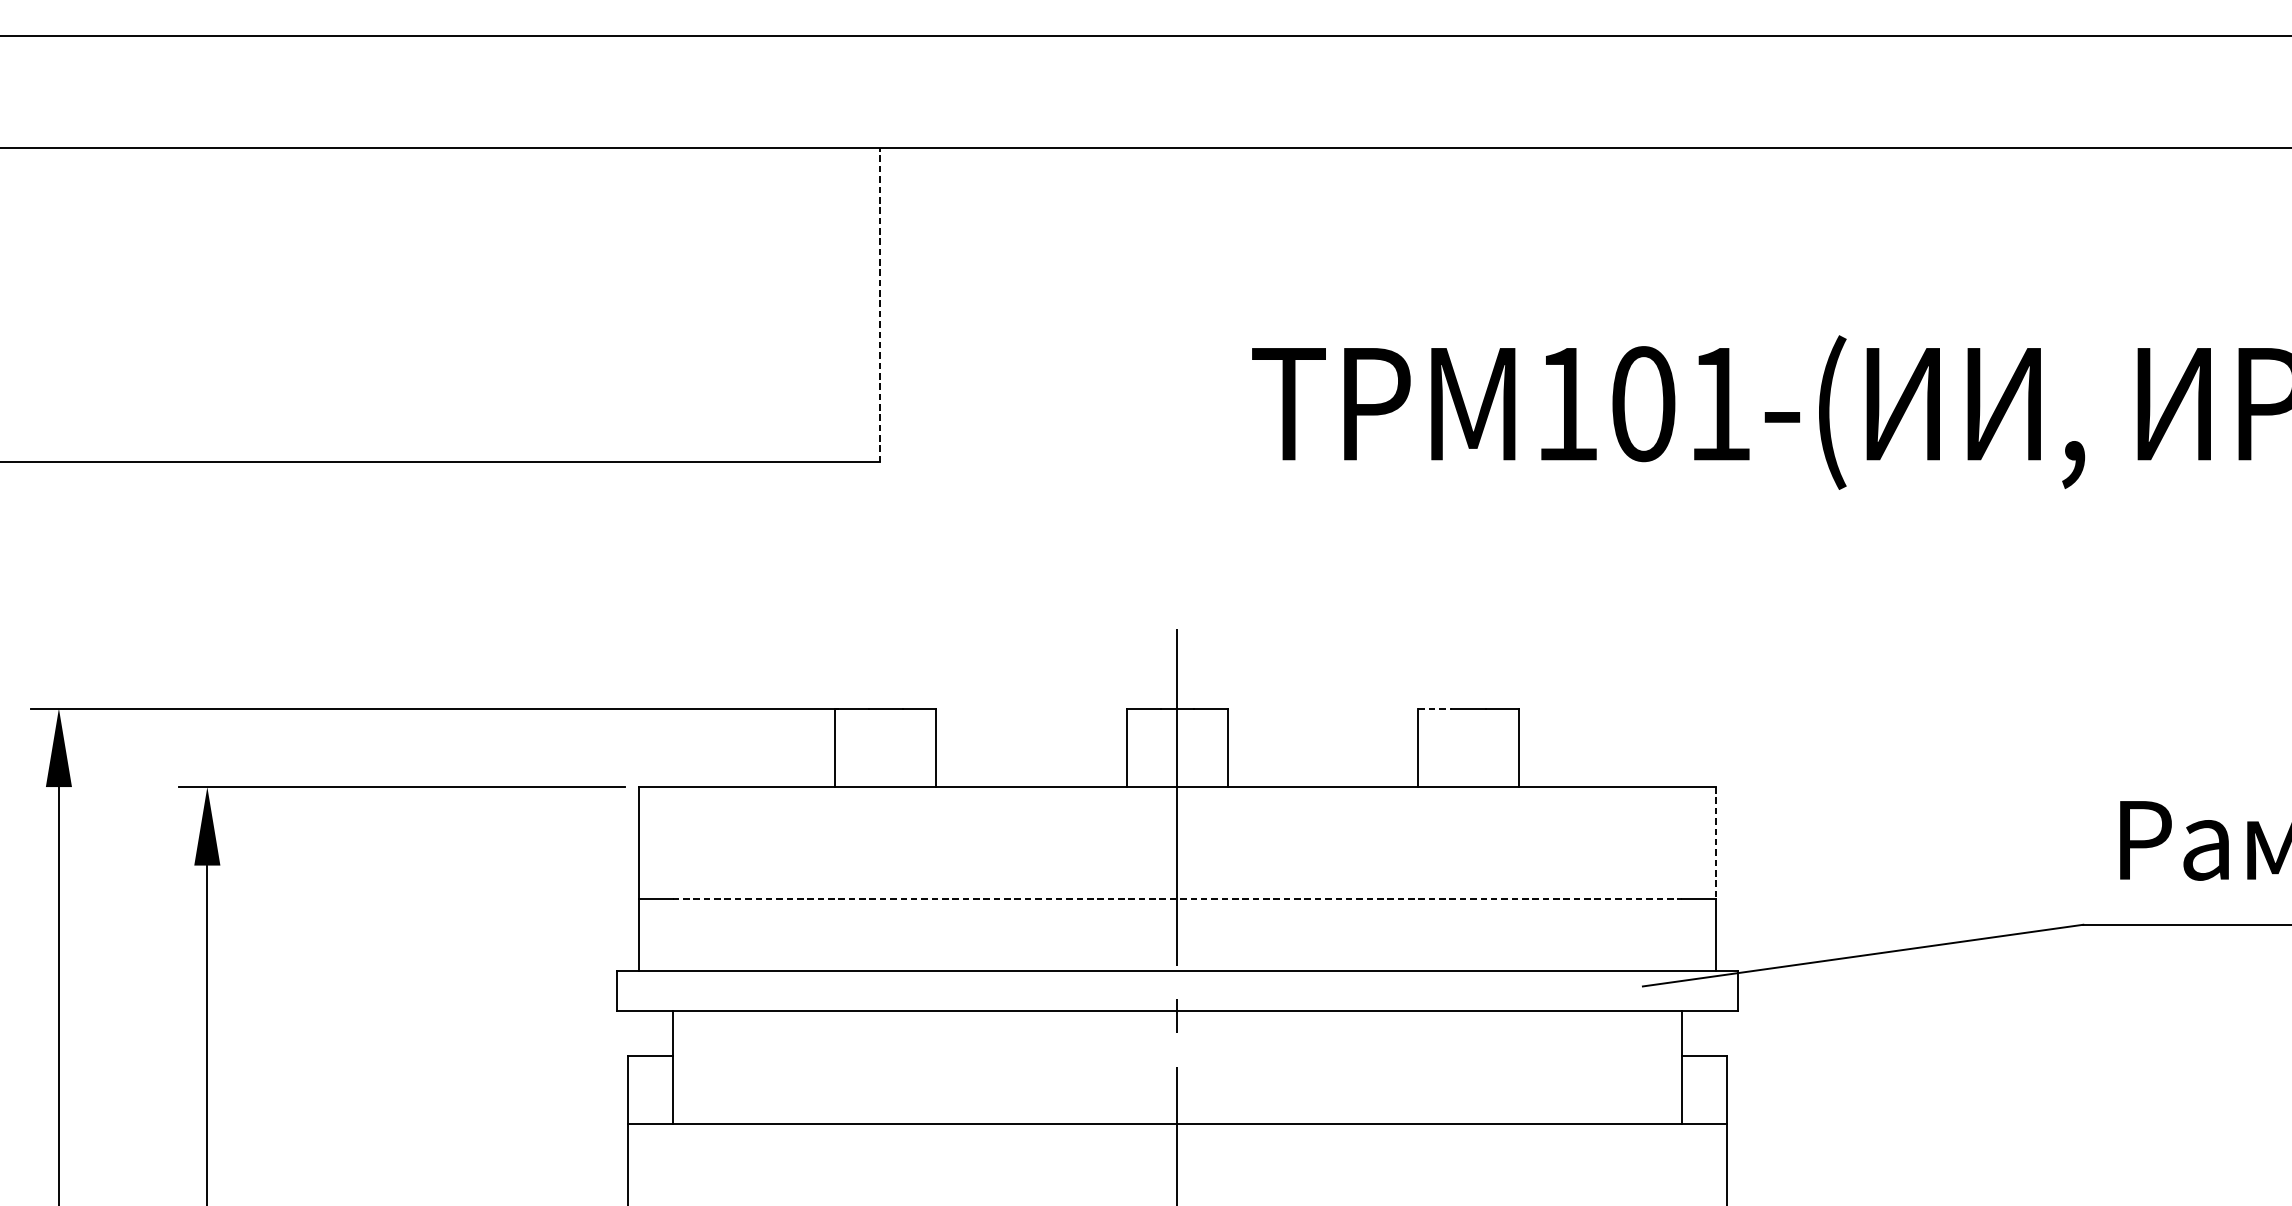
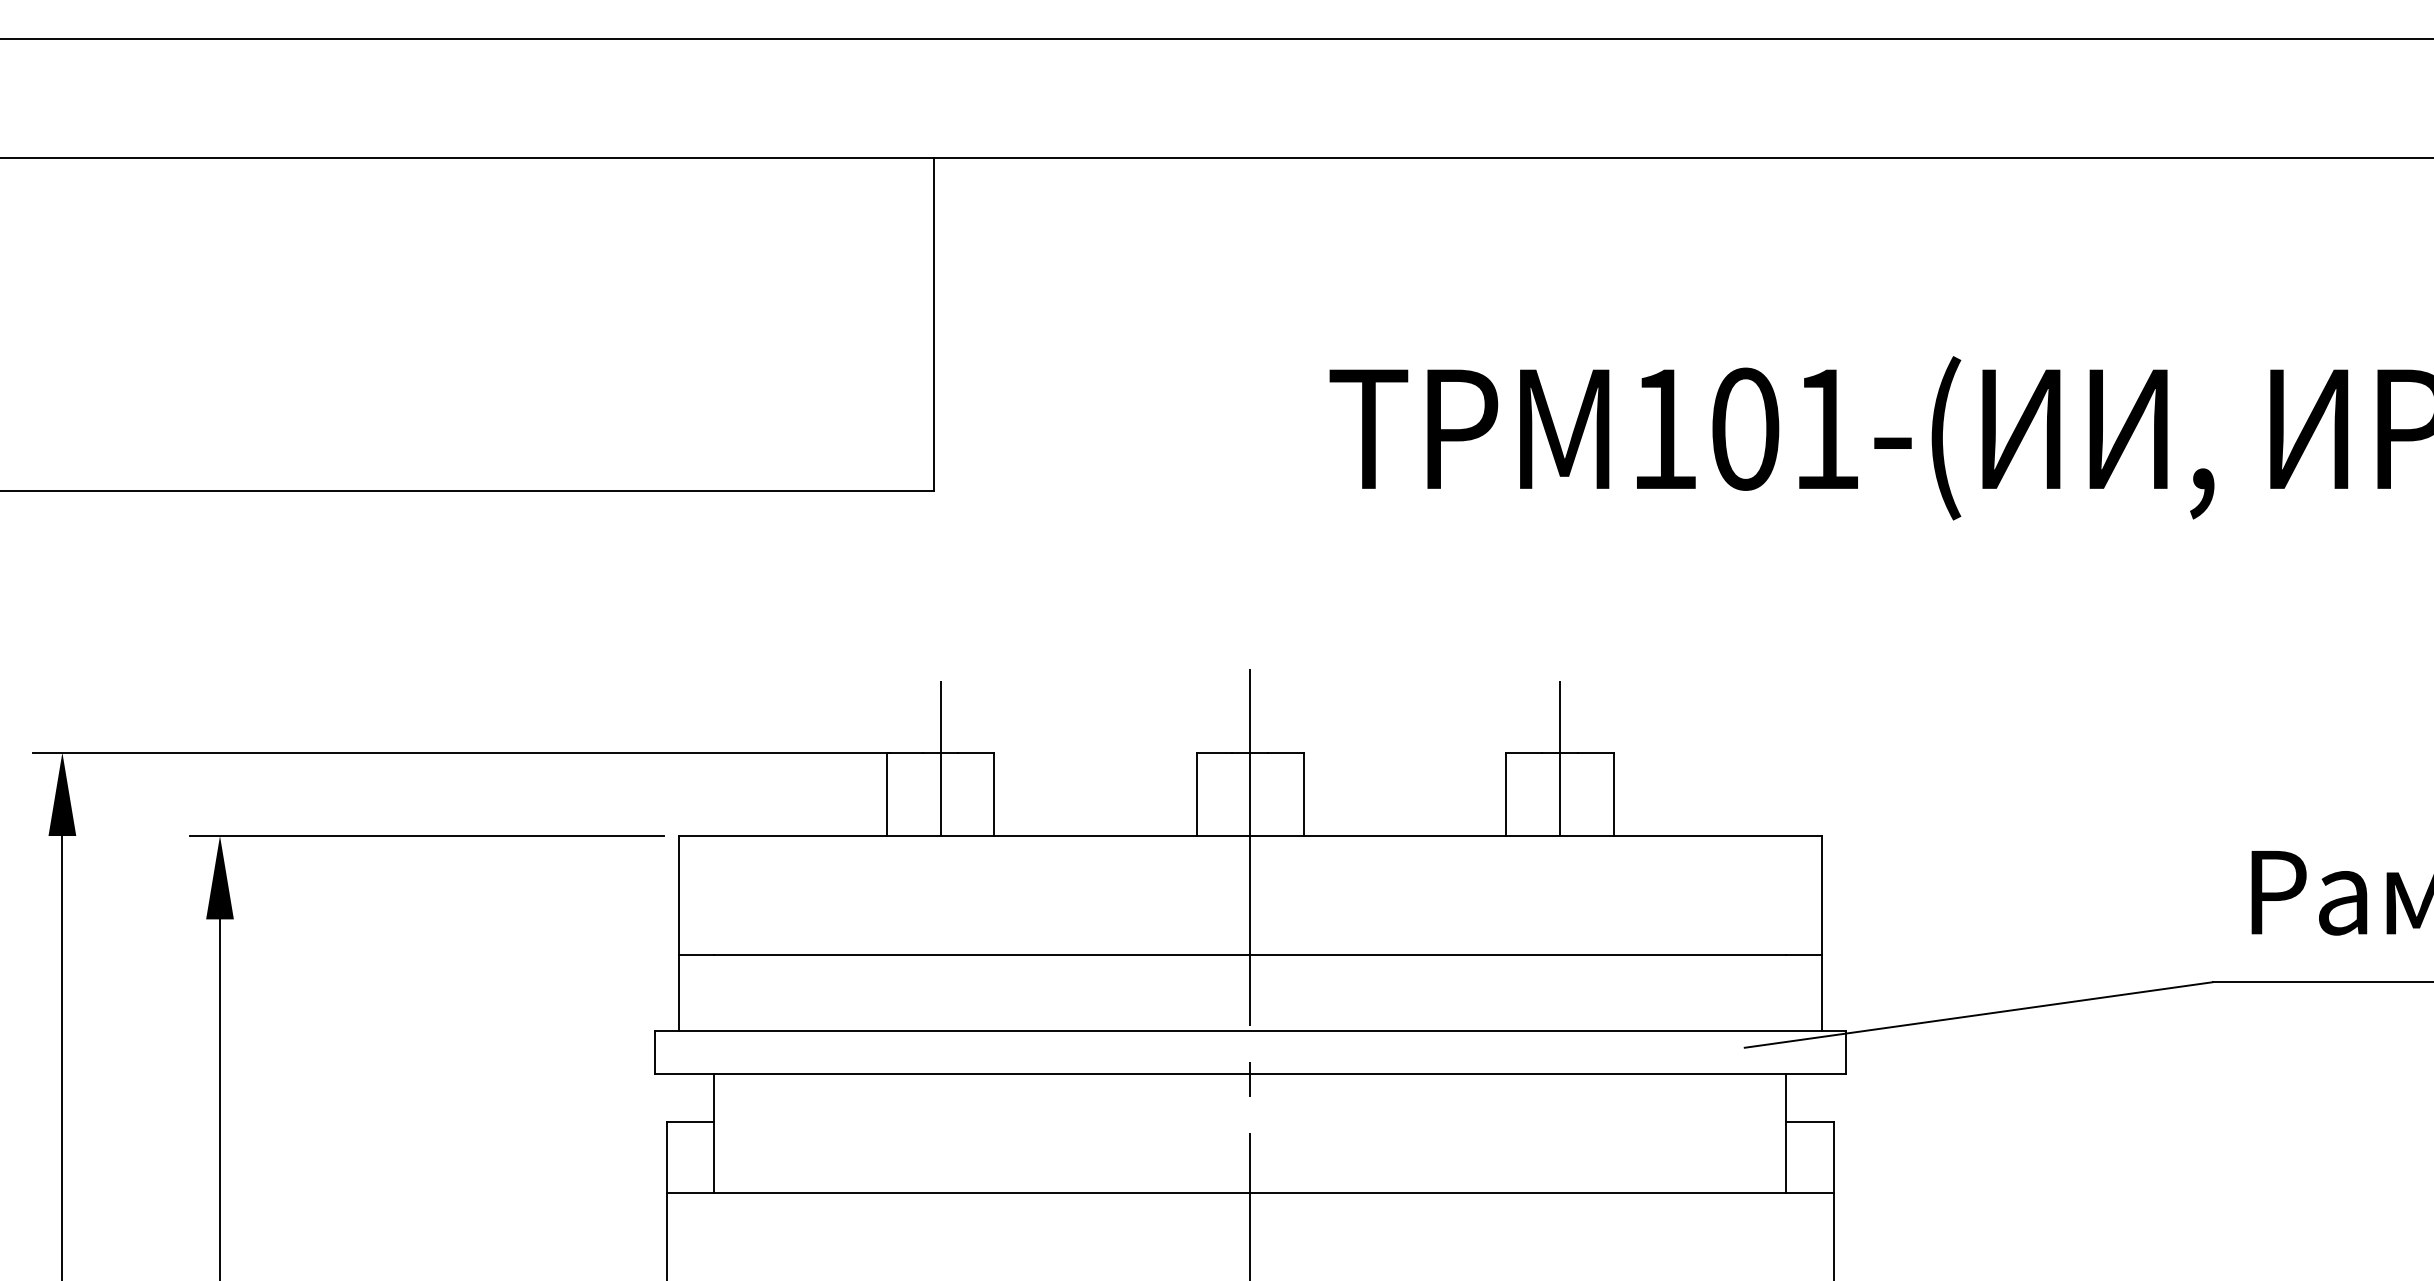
line: (879, 305) -> (933, 324), dashed -> solid
line: (1435, 708) -> (1524, 752), dashed -> solid
line: (885, 714) -> (940, 758), added
line: (1468, 714) -> (1559, 758), added
line: (1716, 843) -> (1822, 895), dashed -> solid
line: (1177, 899) -> (1250, 955), dashed -> solid

